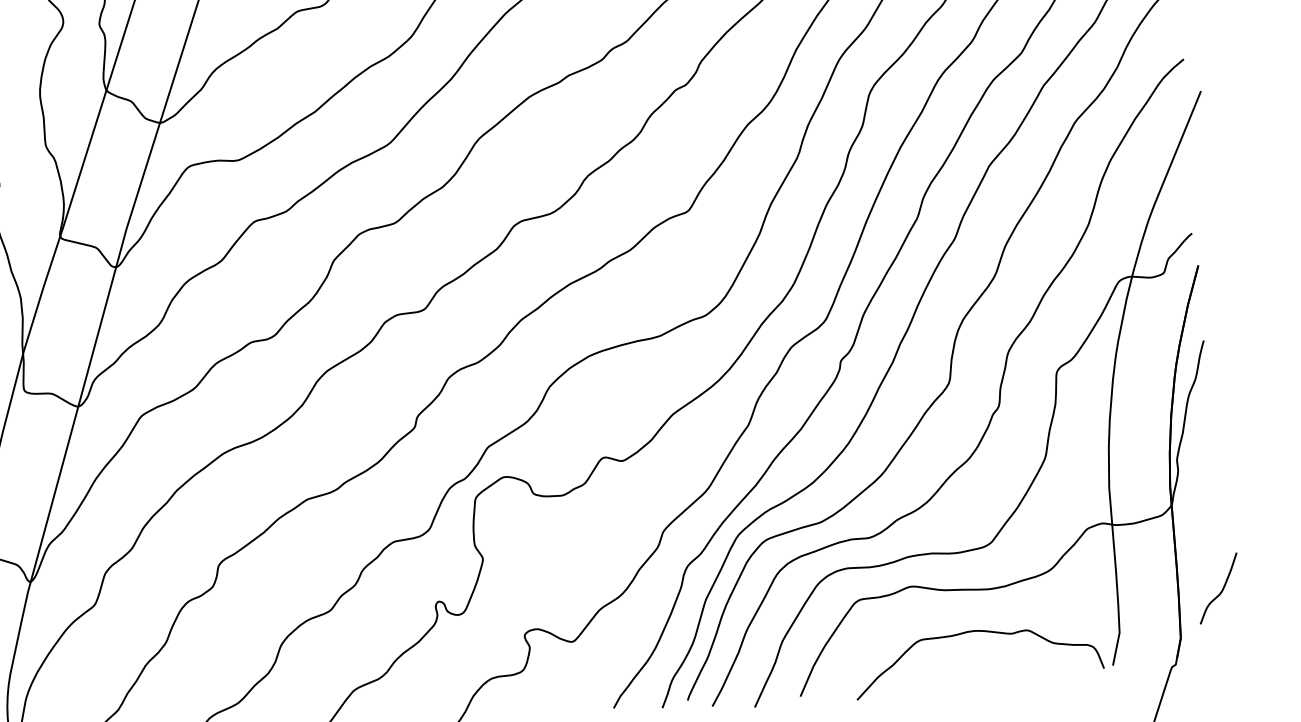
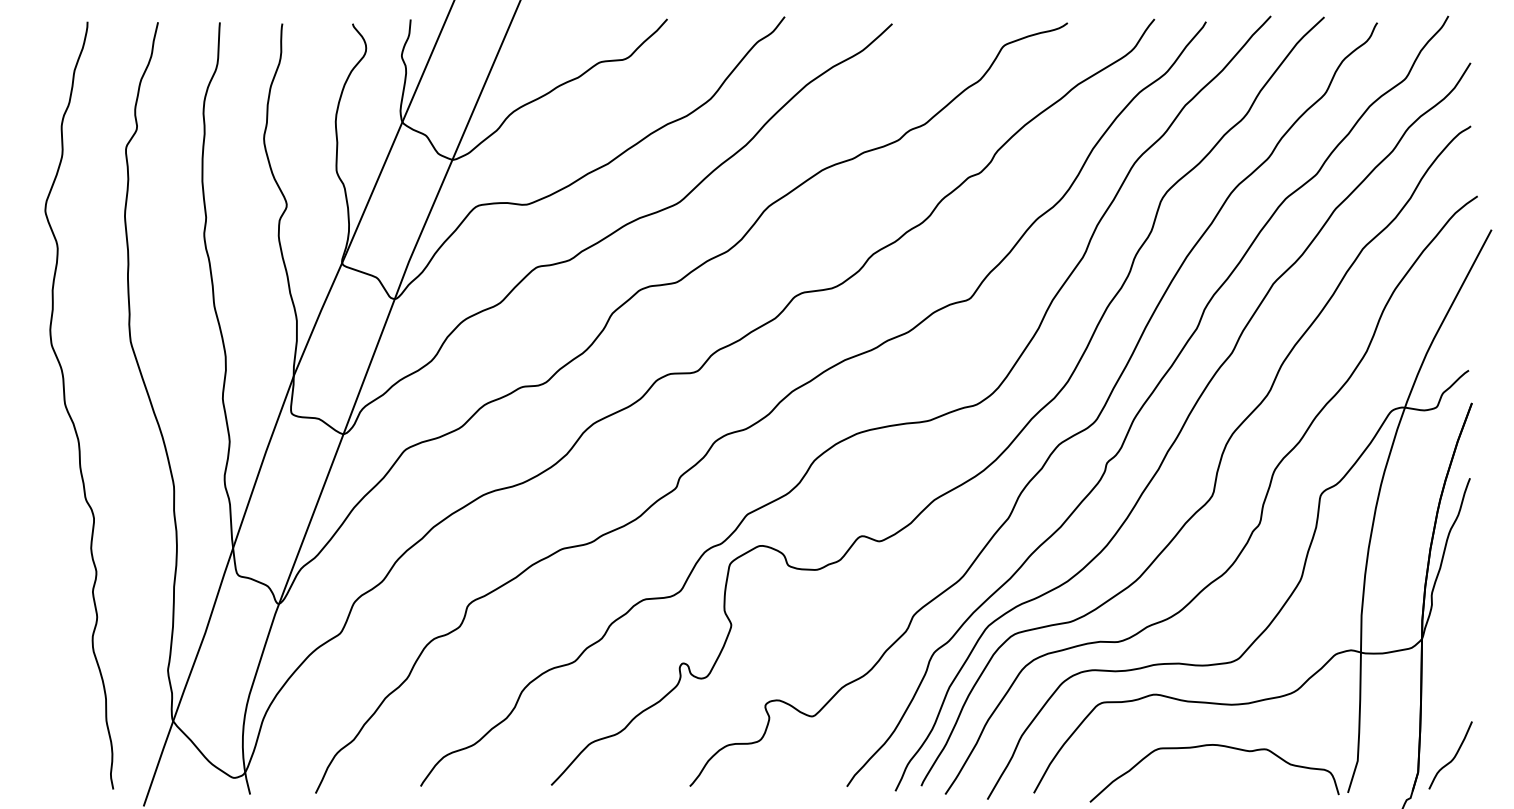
curve: (1221, 590) -> (1453, 757), moved

